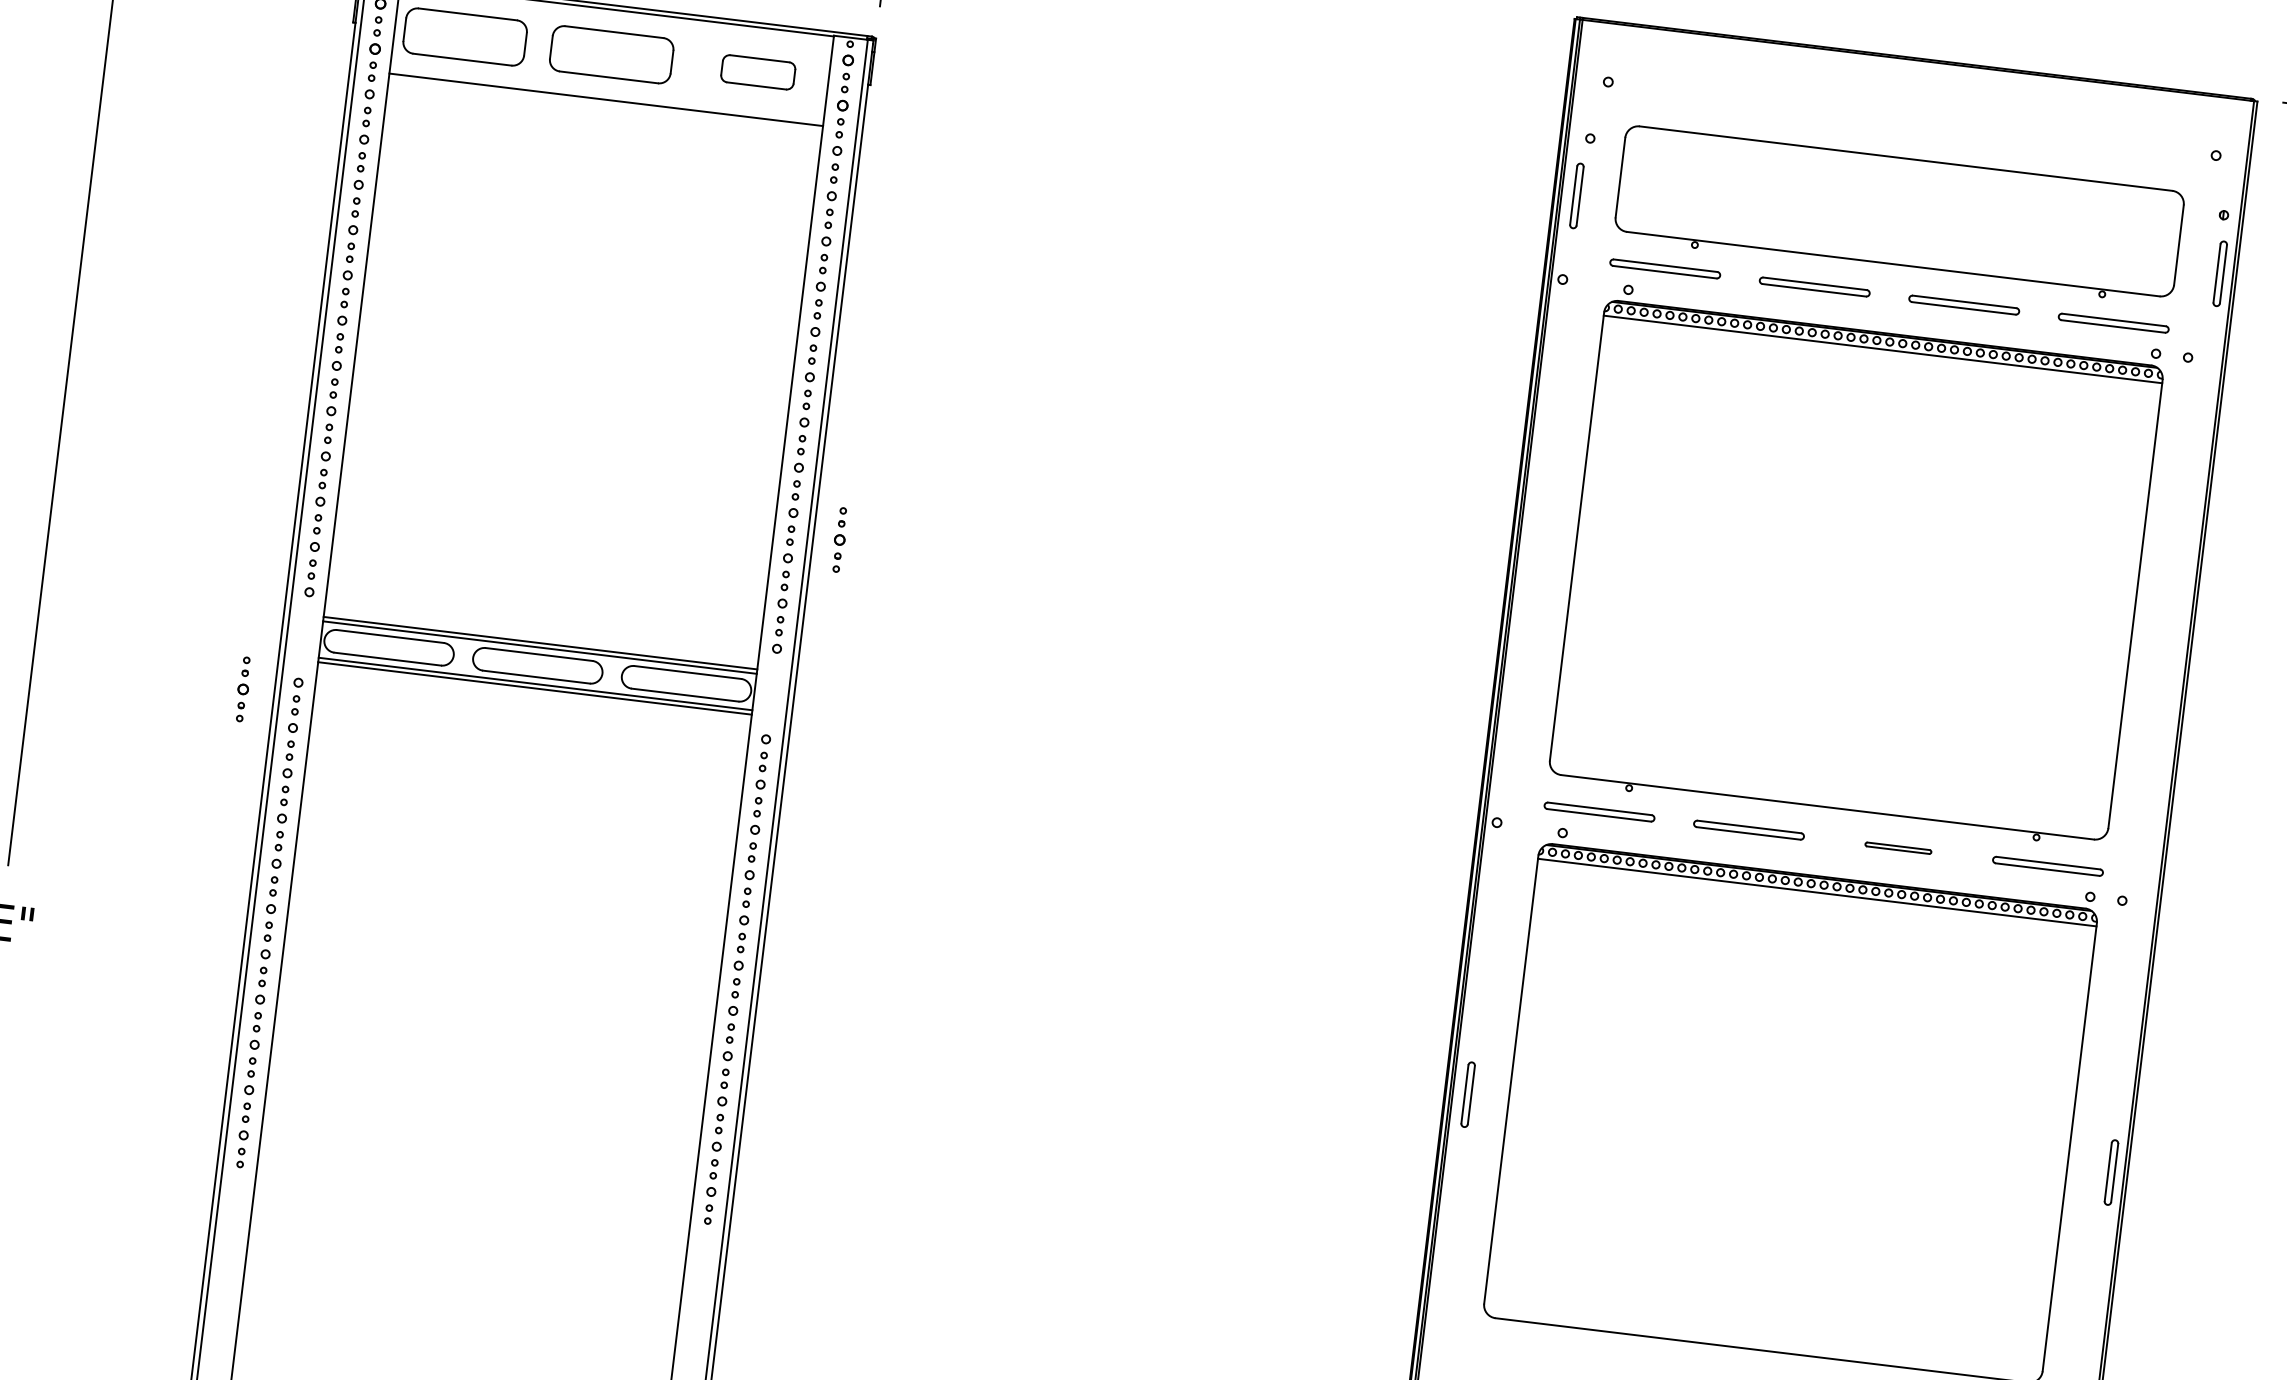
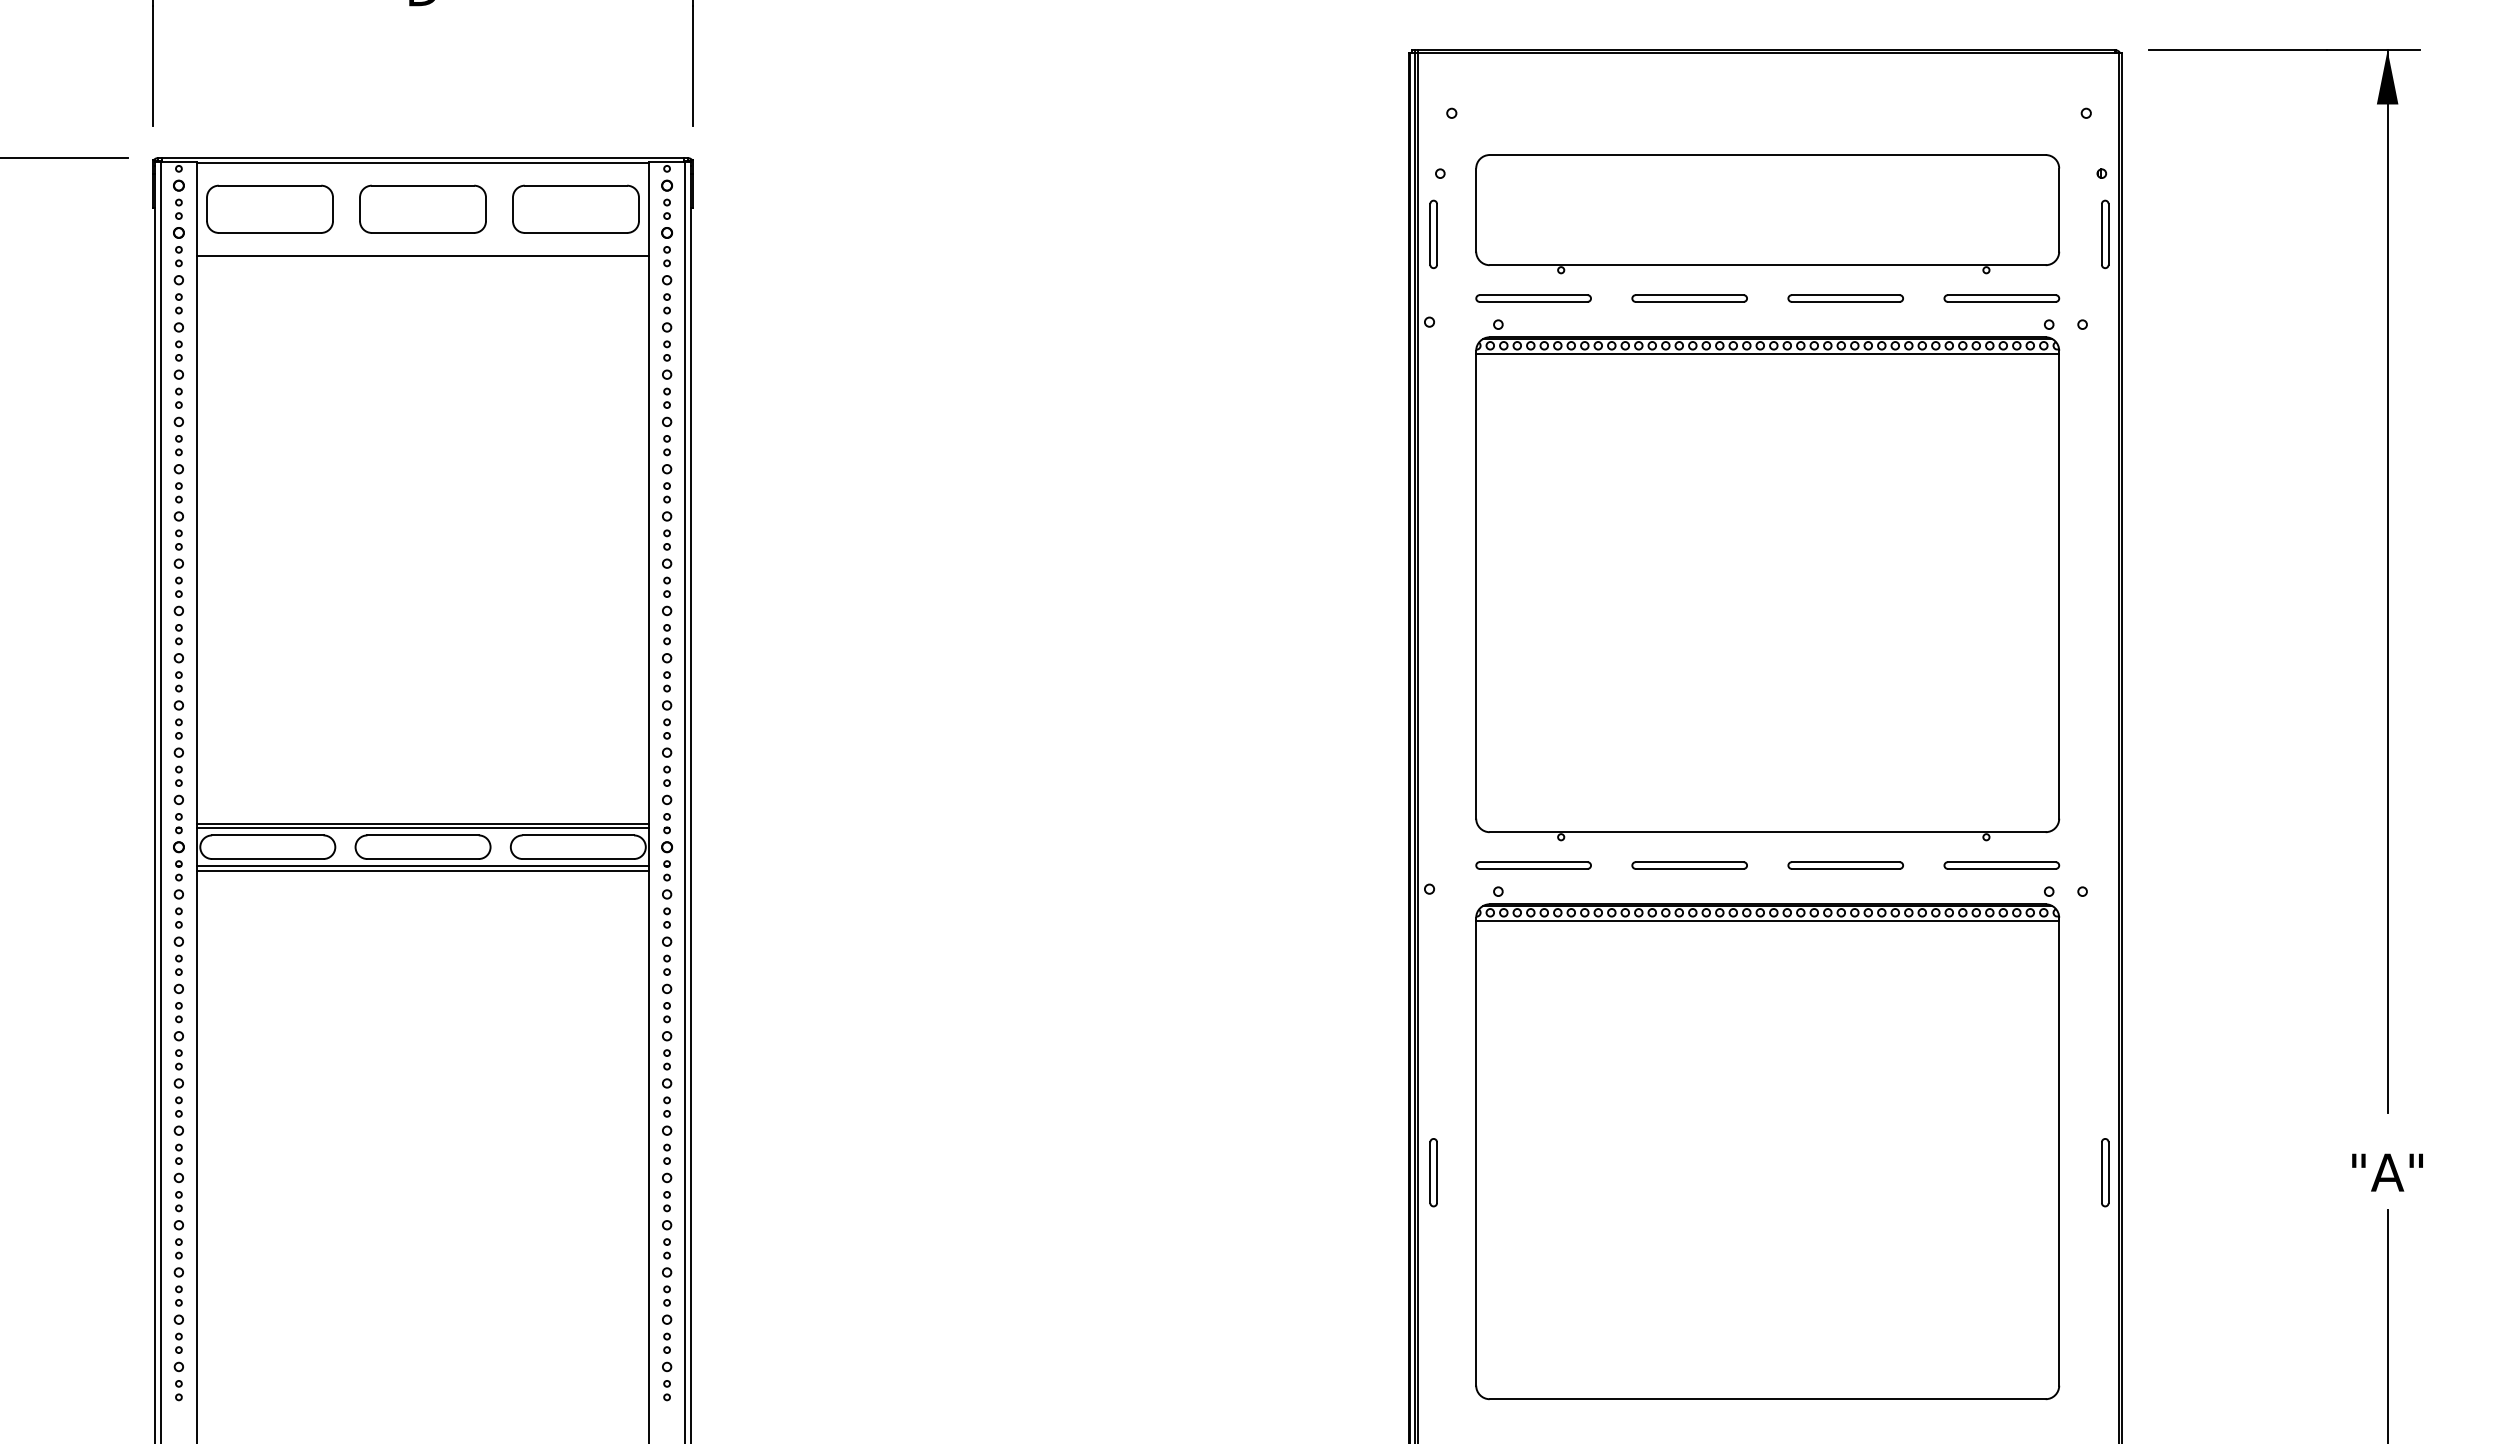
part: (757, 71) -> (575, 208), size x1.67
part: (839, 540) -> (666, 847), moved
part: (242, 689) -> (178, 847), moved
part: (1898, 848) -> (1845, 865), size x1.67

